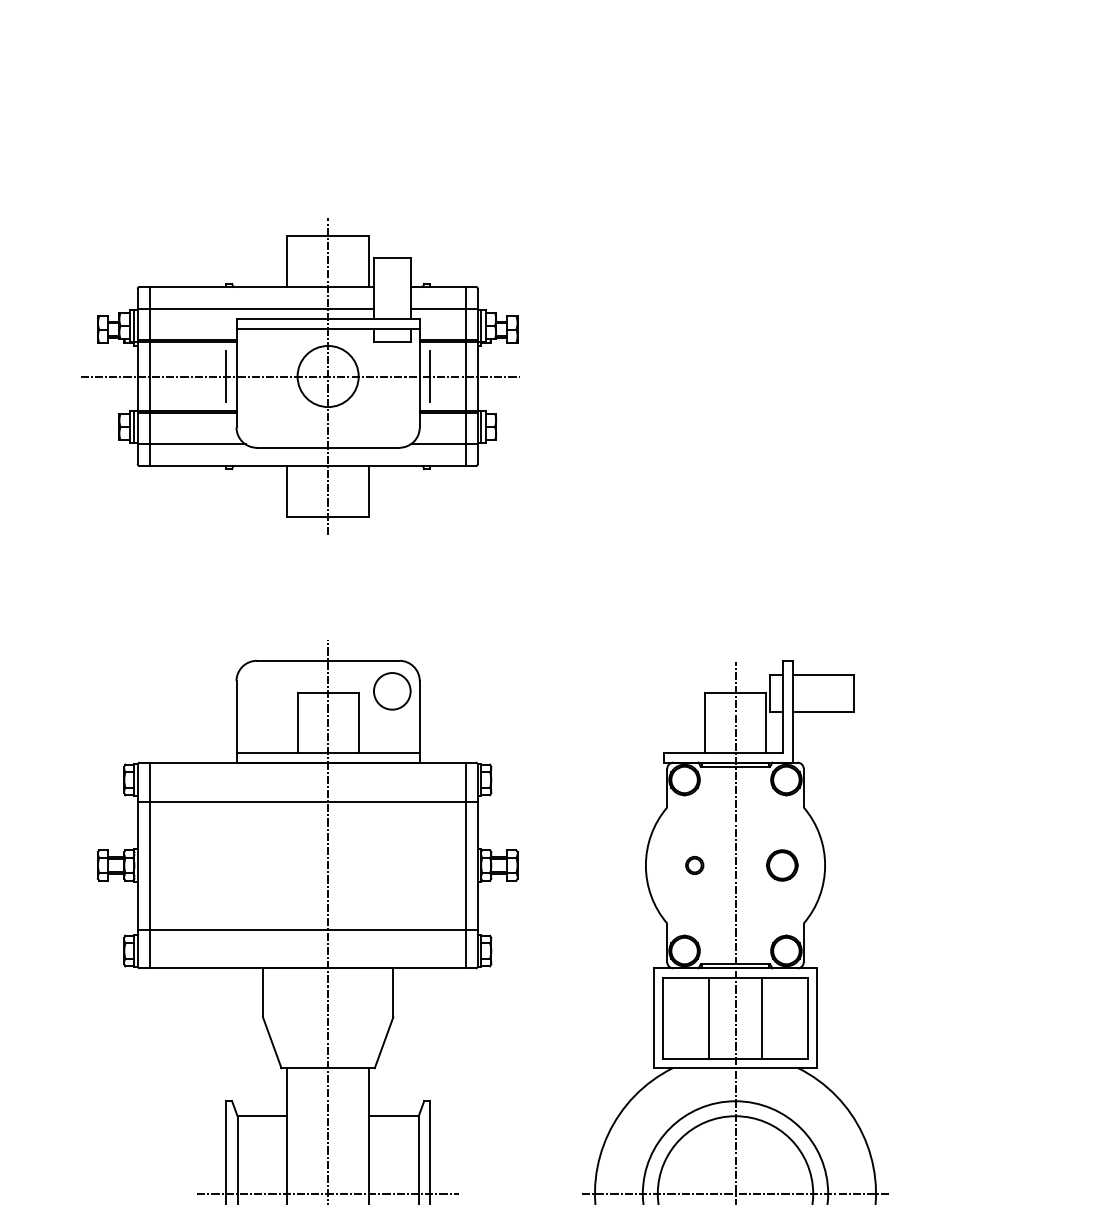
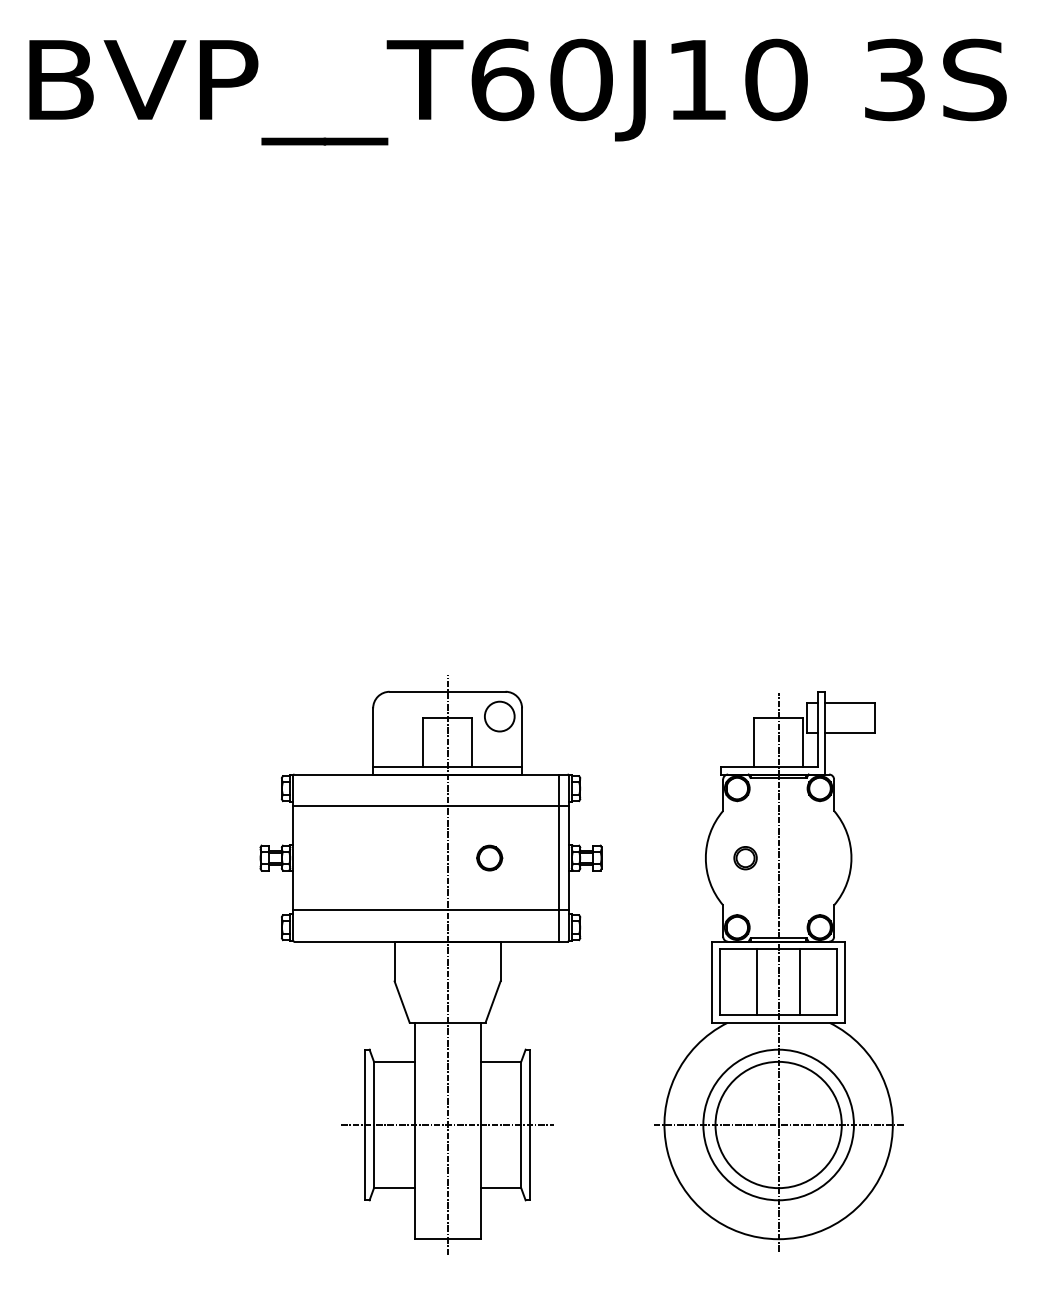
part: (299, 376) -> (424, 460), removed
line: (149, 864) -> (302, 857), removed
circle: (694, 864) -> (745, 857), size x1.6
part: (782, 864) -> (489, 857), moved

